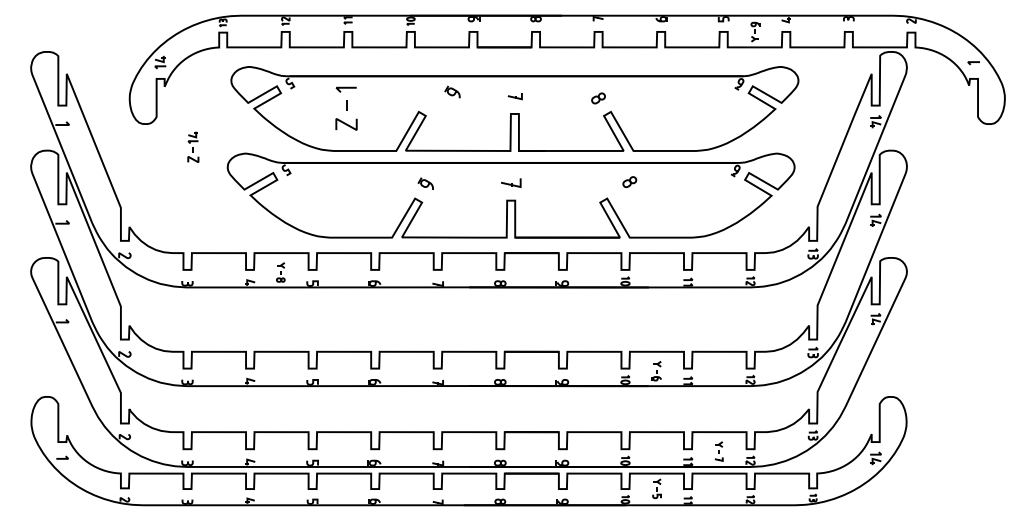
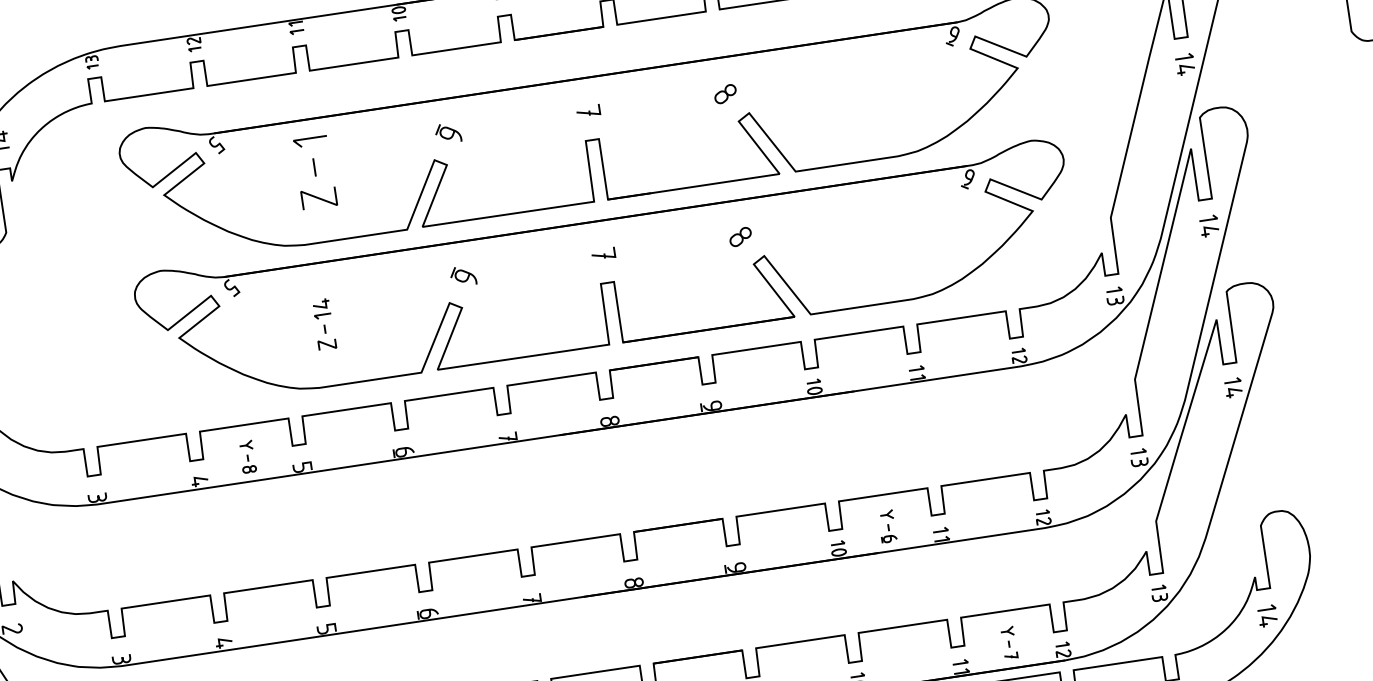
part: (452, 91) -> (448, 132), moved
part: (193, 146) -> (324, 323), moved
part: (511, 182) -> (603, 253), size x0.71
part: (629, 182) -> (740, 237), moved

